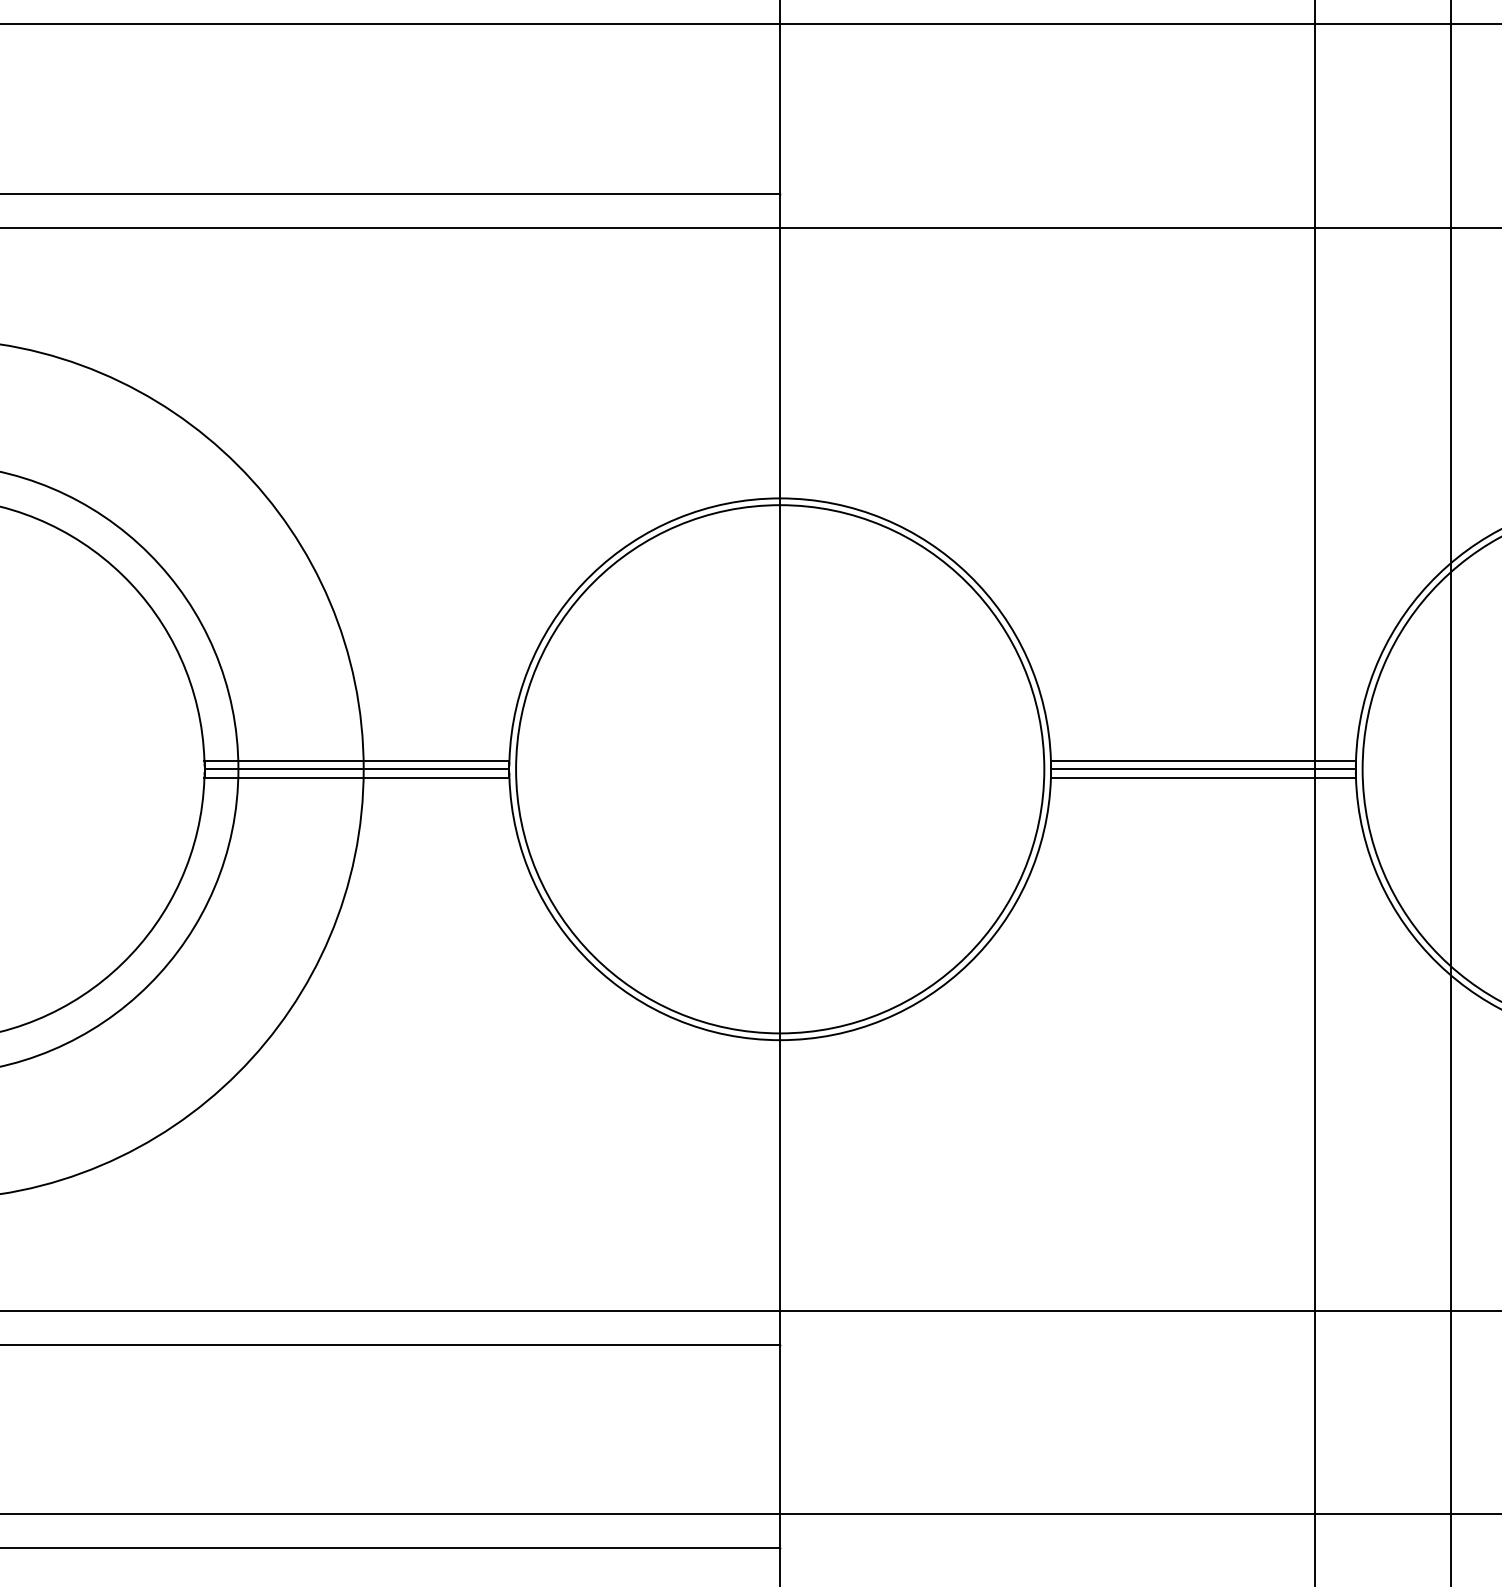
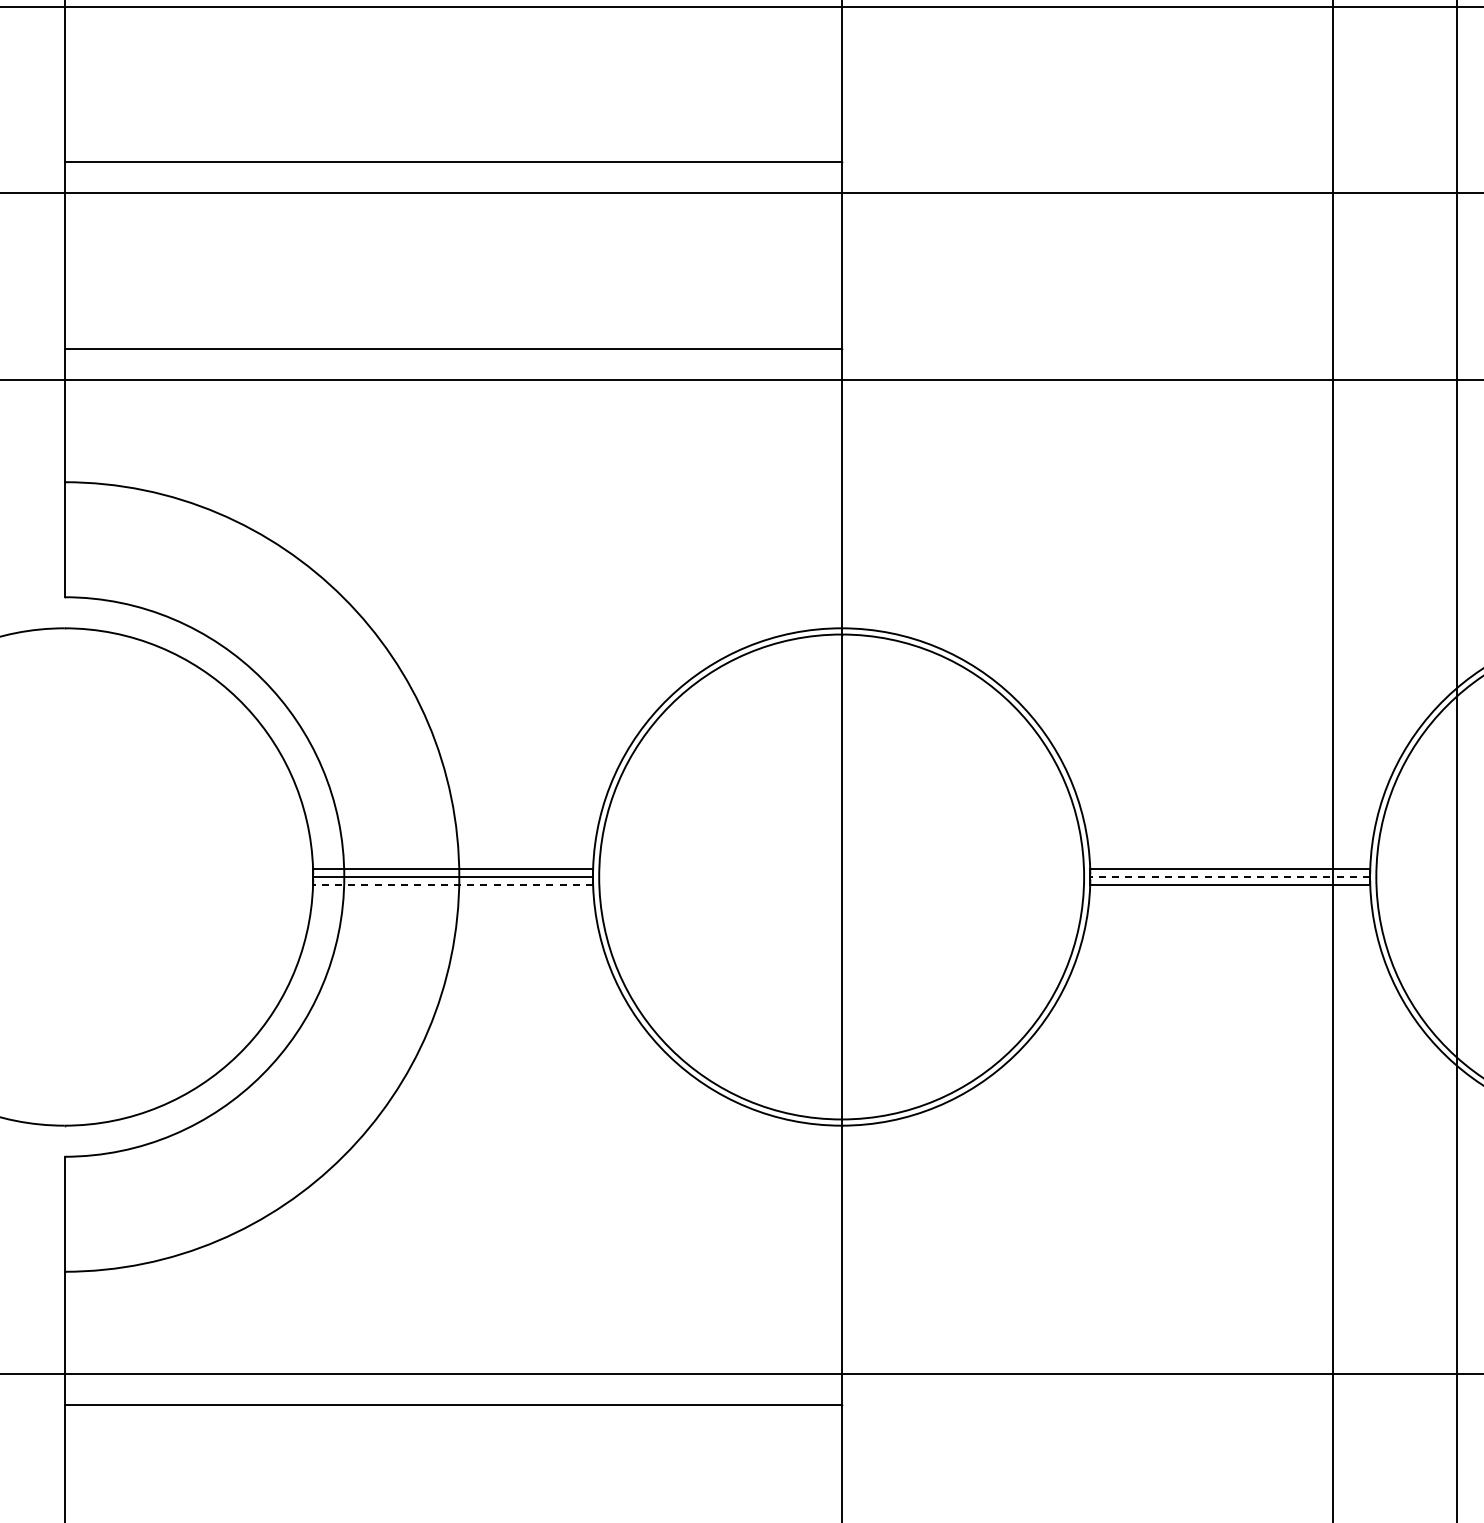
line: (1203, 769) -> (1230, 877), solid -> dashed
line: (356, 777) -> (452, 884), solid -> dashed

